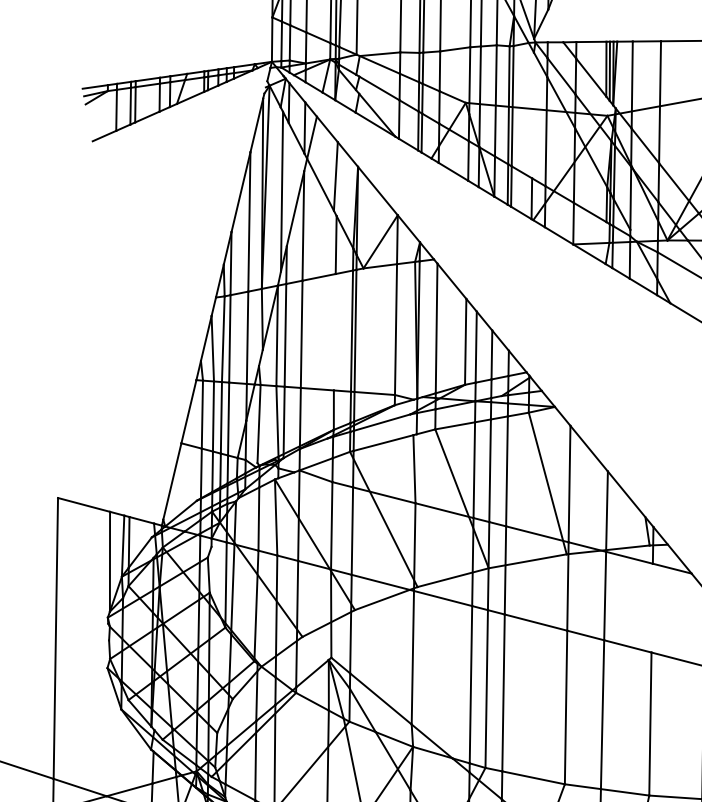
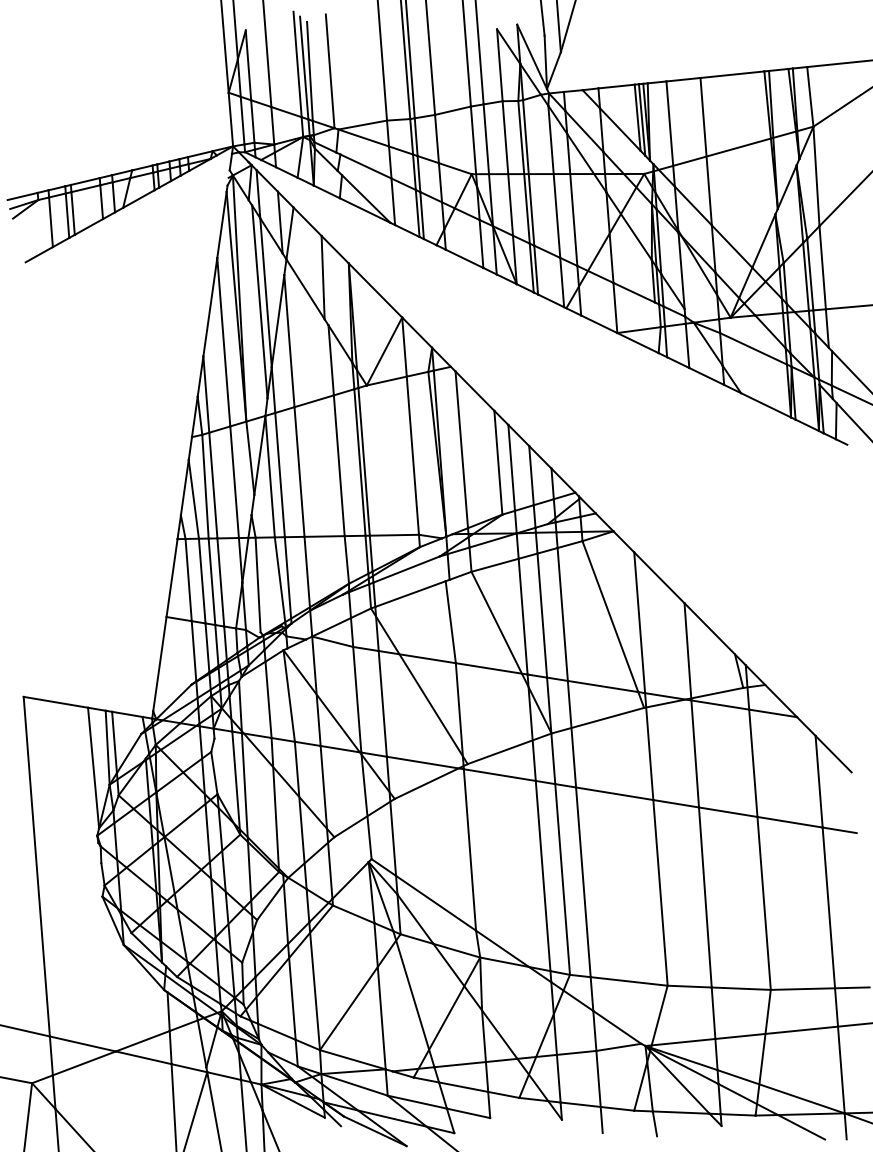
line: (533, 115) -> (554, 181), added
line: (287, 184) -> (265, 292), added
line: (334, 331) -> (338, 465), added
line: (652, 607) -> (753, 762), added

